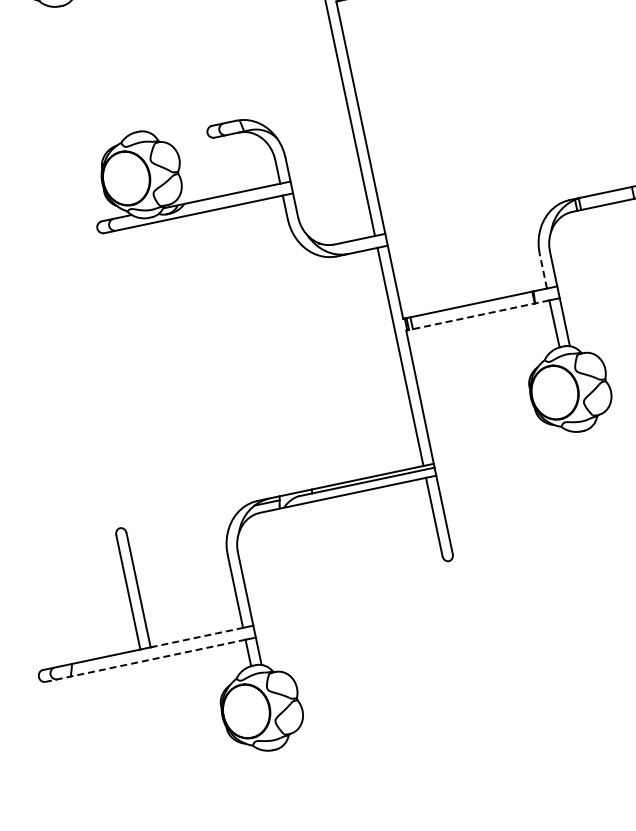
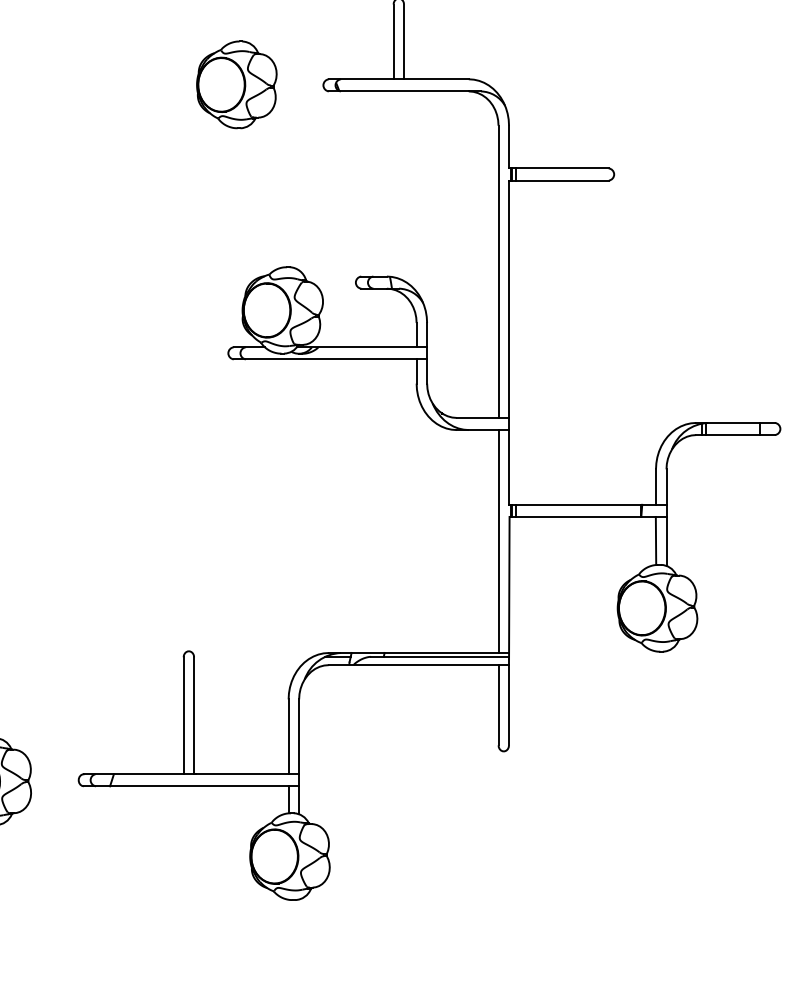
line: (542, 271) -> (655, 487), dashed -> solid
line: (477, 315) -> (582, 516), dashed -> solid
line: (197, 637) -> (241, 774), dashed -> solid
line: (144, 661) -> (185, 786), dashed -> solid

